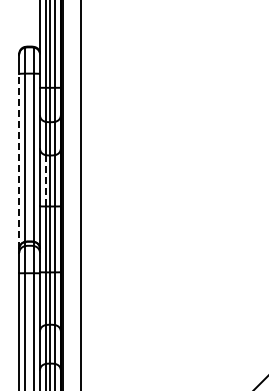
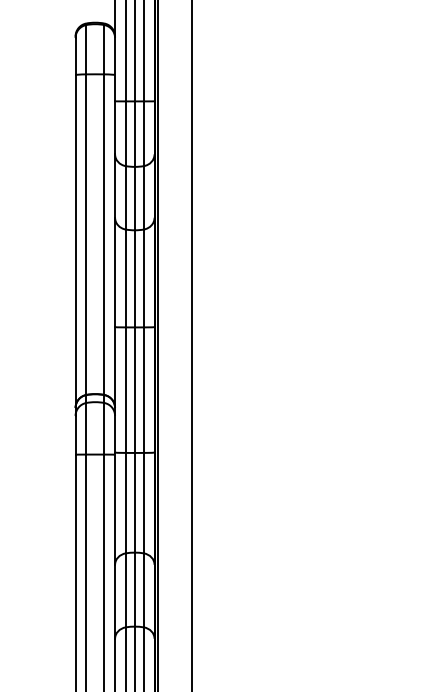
line: (19, 160) -> (75, 239), dashed -> solid
line: (45, 180) -> (125, 277), dashed -> solid

